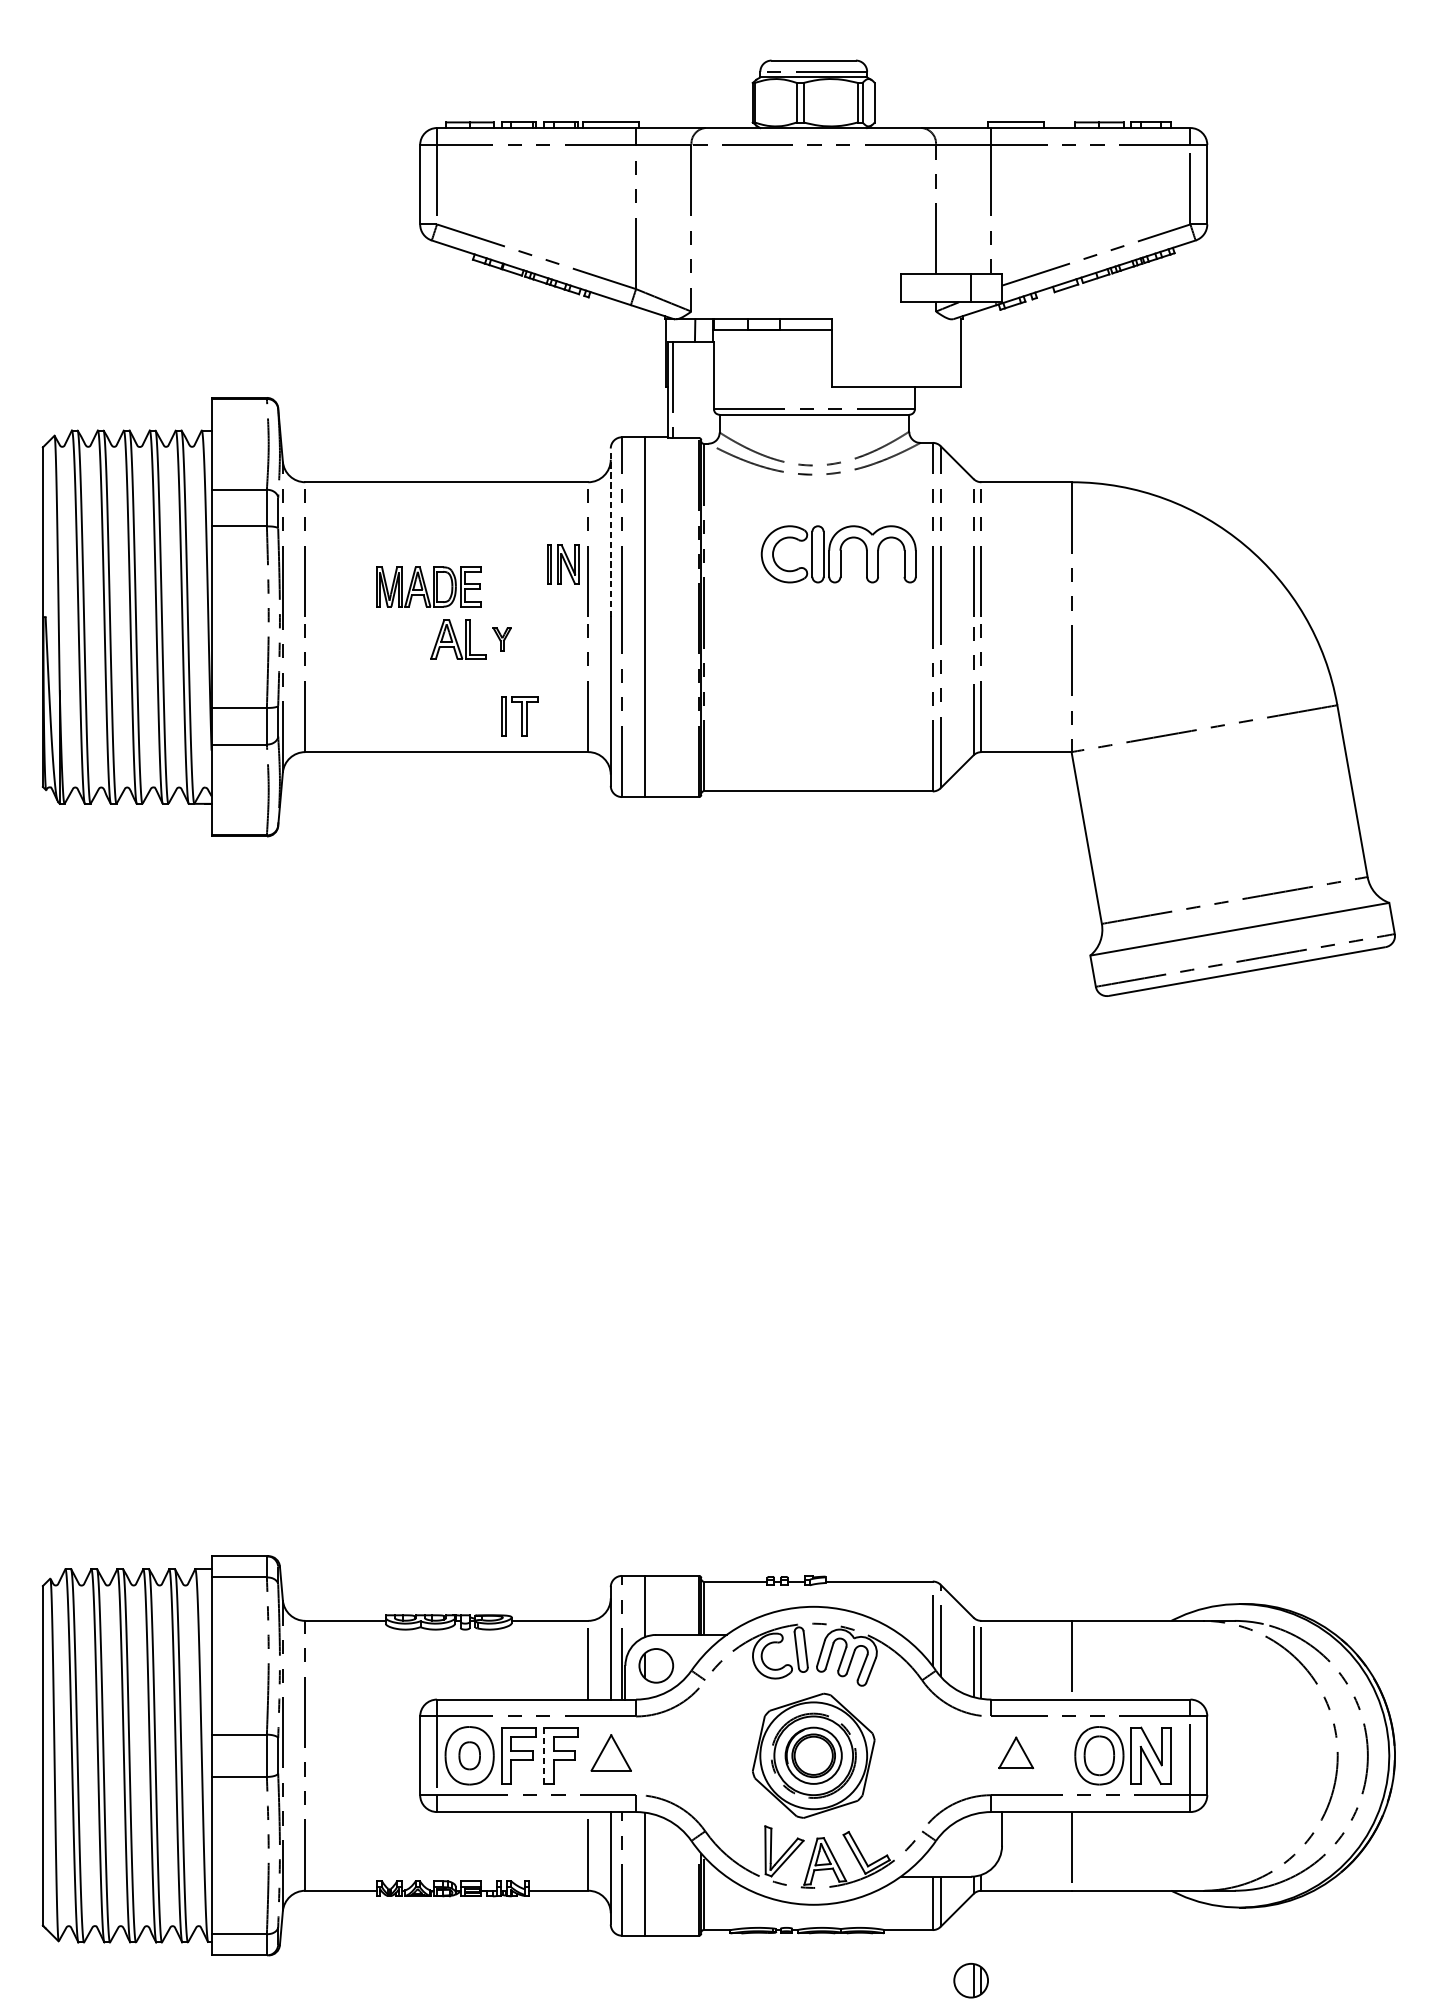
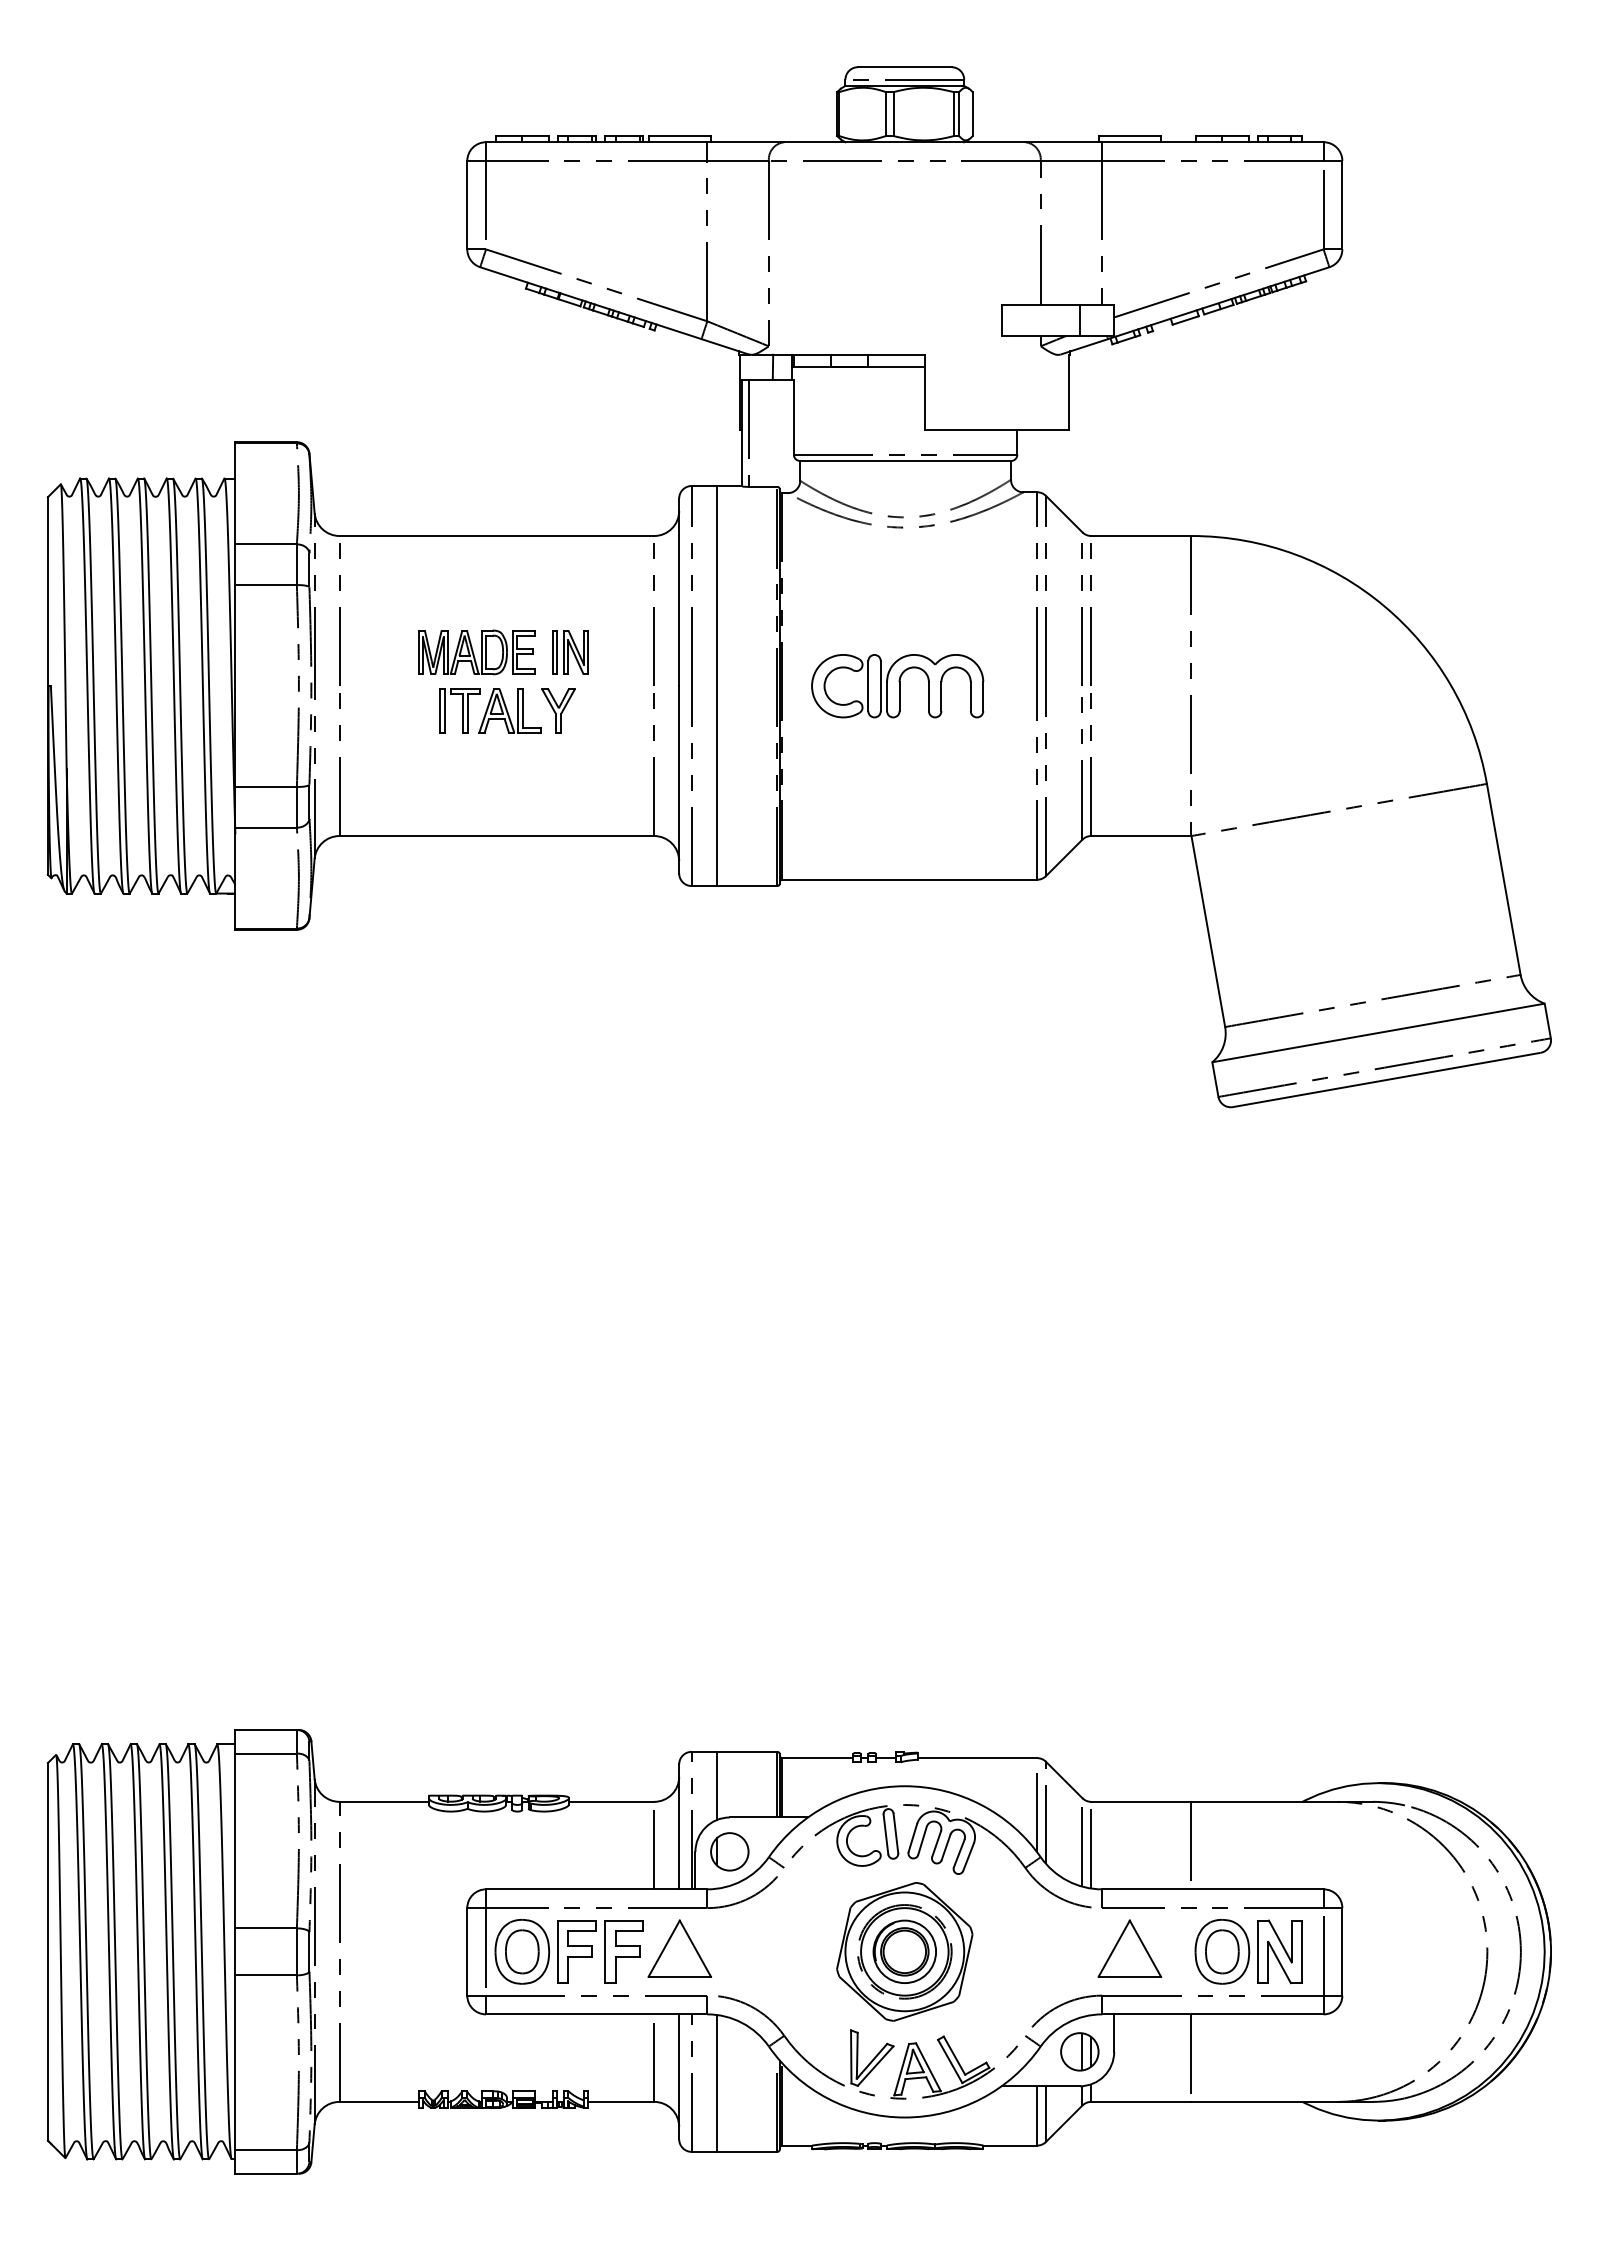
line: (611, 533) -> (679, 592), dashed -> solid
part: (838, 554) -> (897, 686), moved
part: (563, 564) -> (570, 652), moved
part: (502, 639) -> (558, 710), size x1.67
part: (519, 716) -> (459, 710), moved
part: (611, 1752) -> (679, 1948), size x1.43
part: (1015, 1752) -> (1129, 1948), size x1.67
part: (469, 1755) -> (522, 1951), size x1.43
line: (544, 1755) -> (605, 1951), dashed -> solid
part: (970, 1980) -> (1079, 2051), moved

